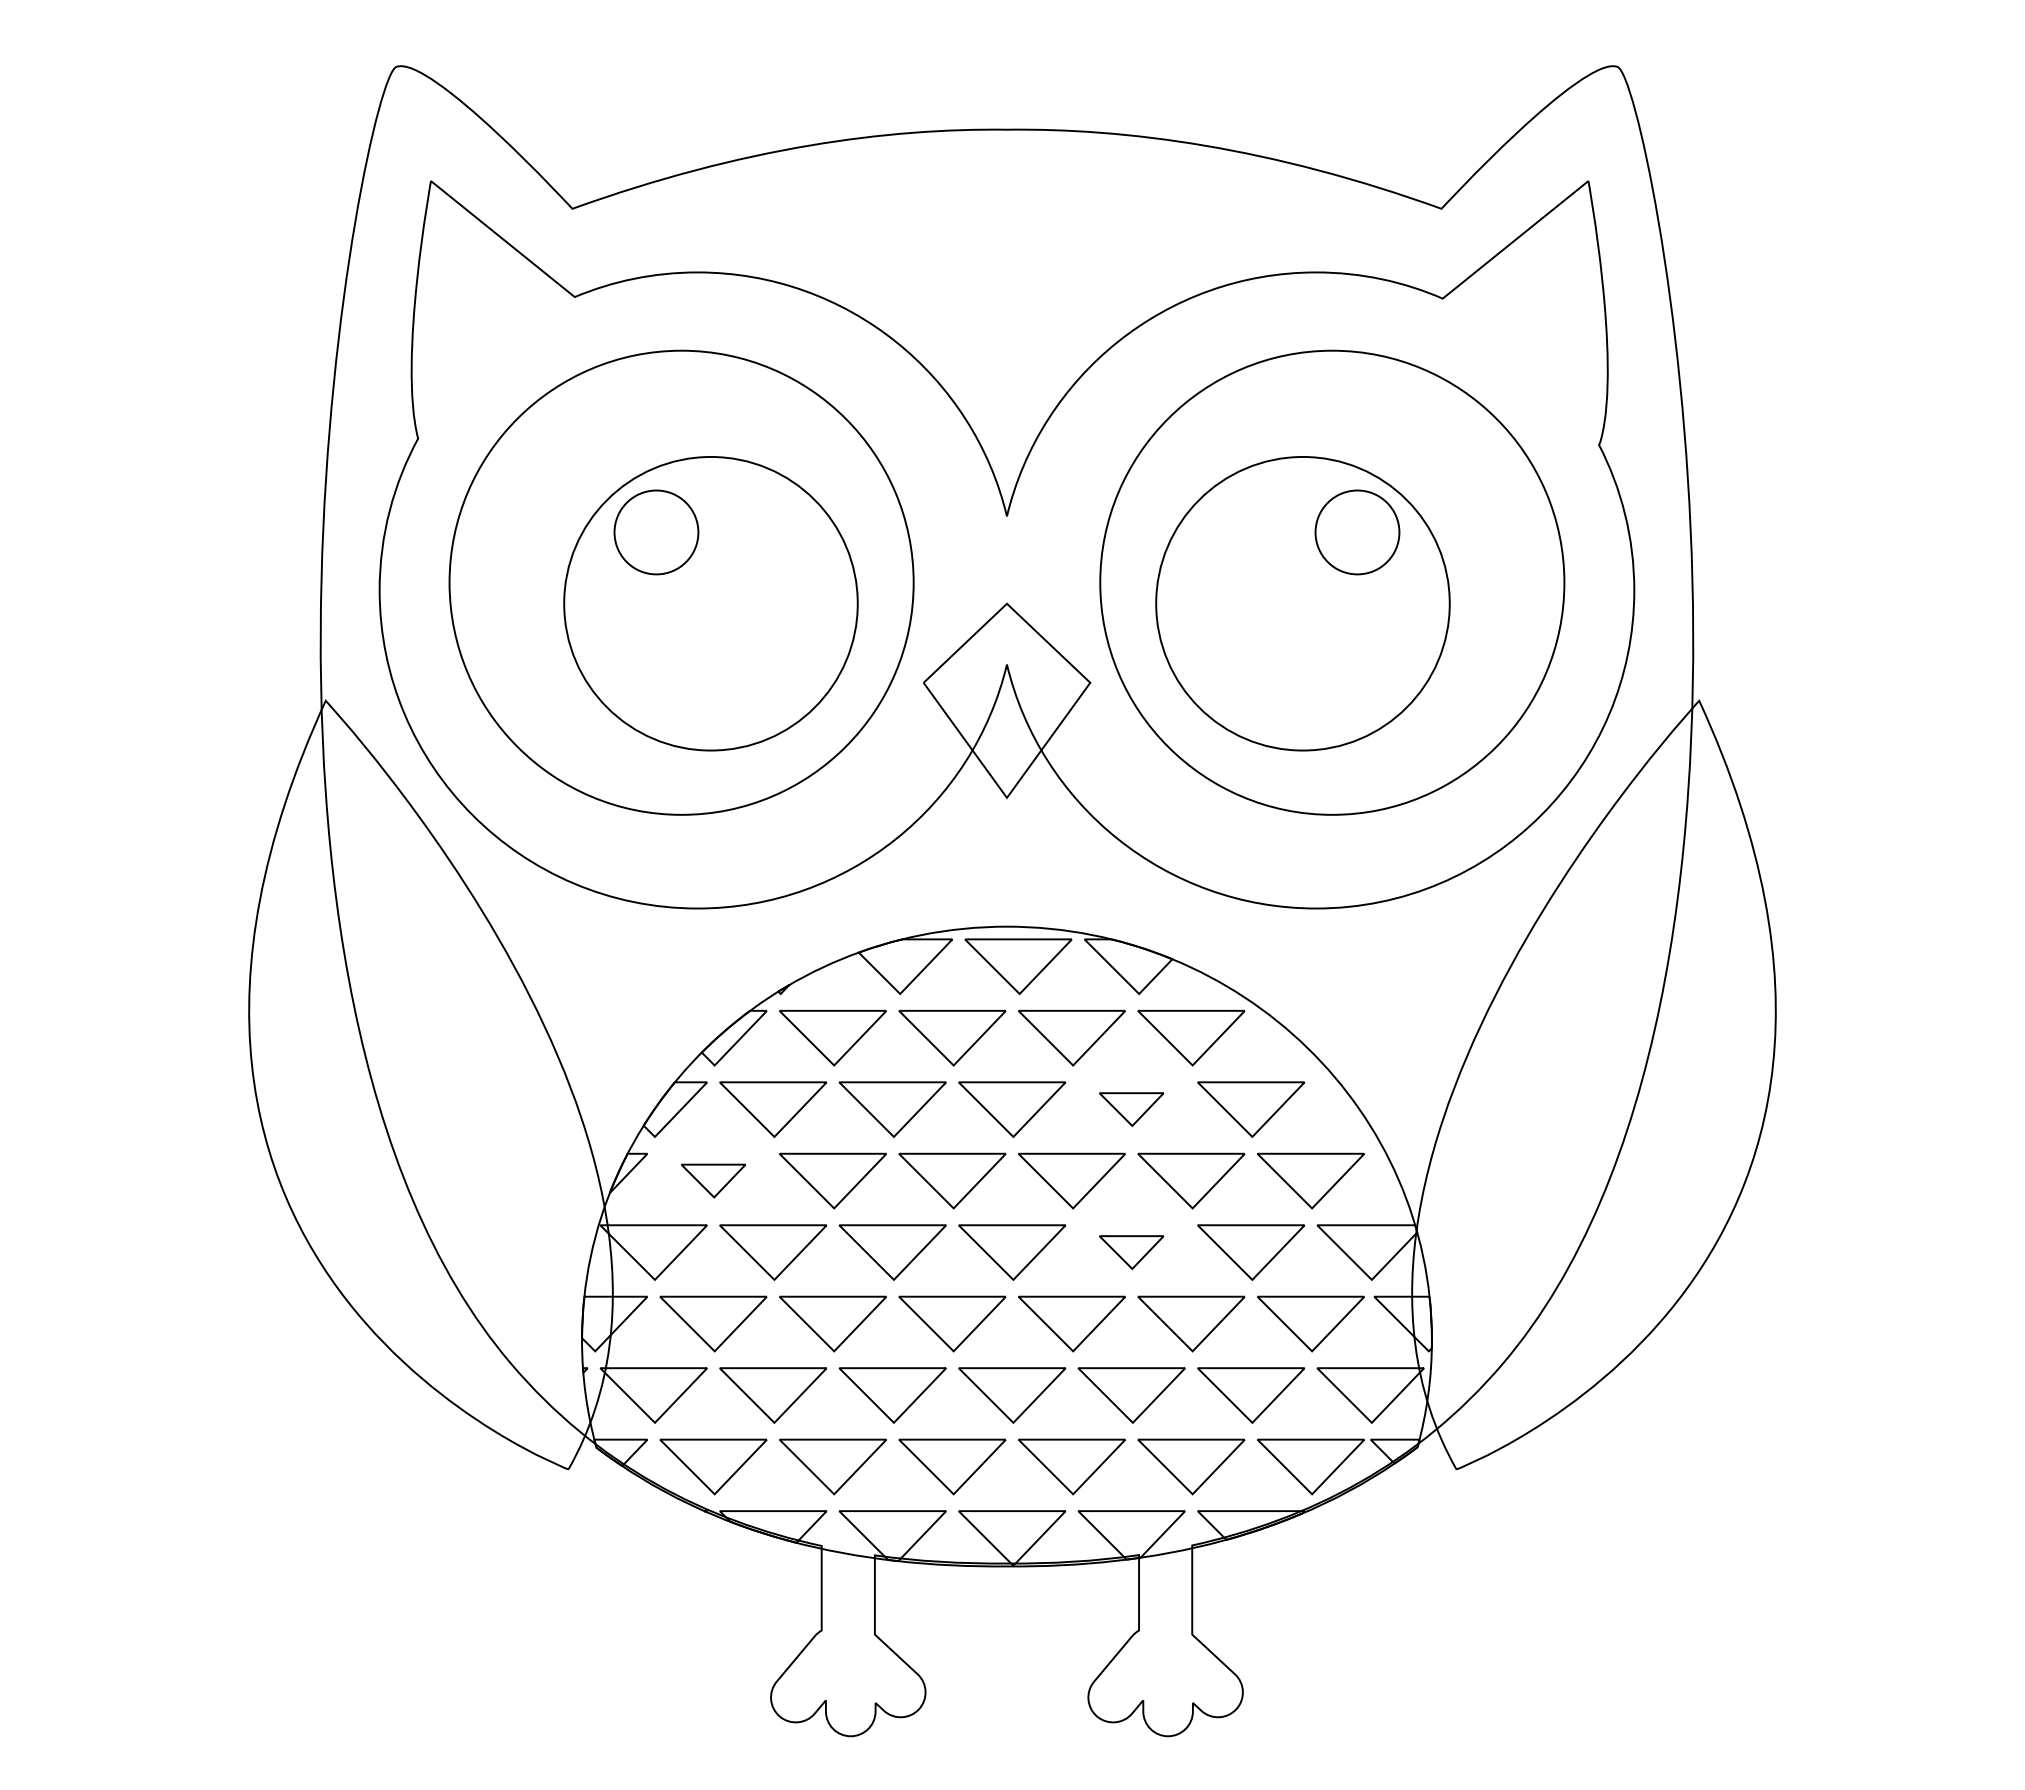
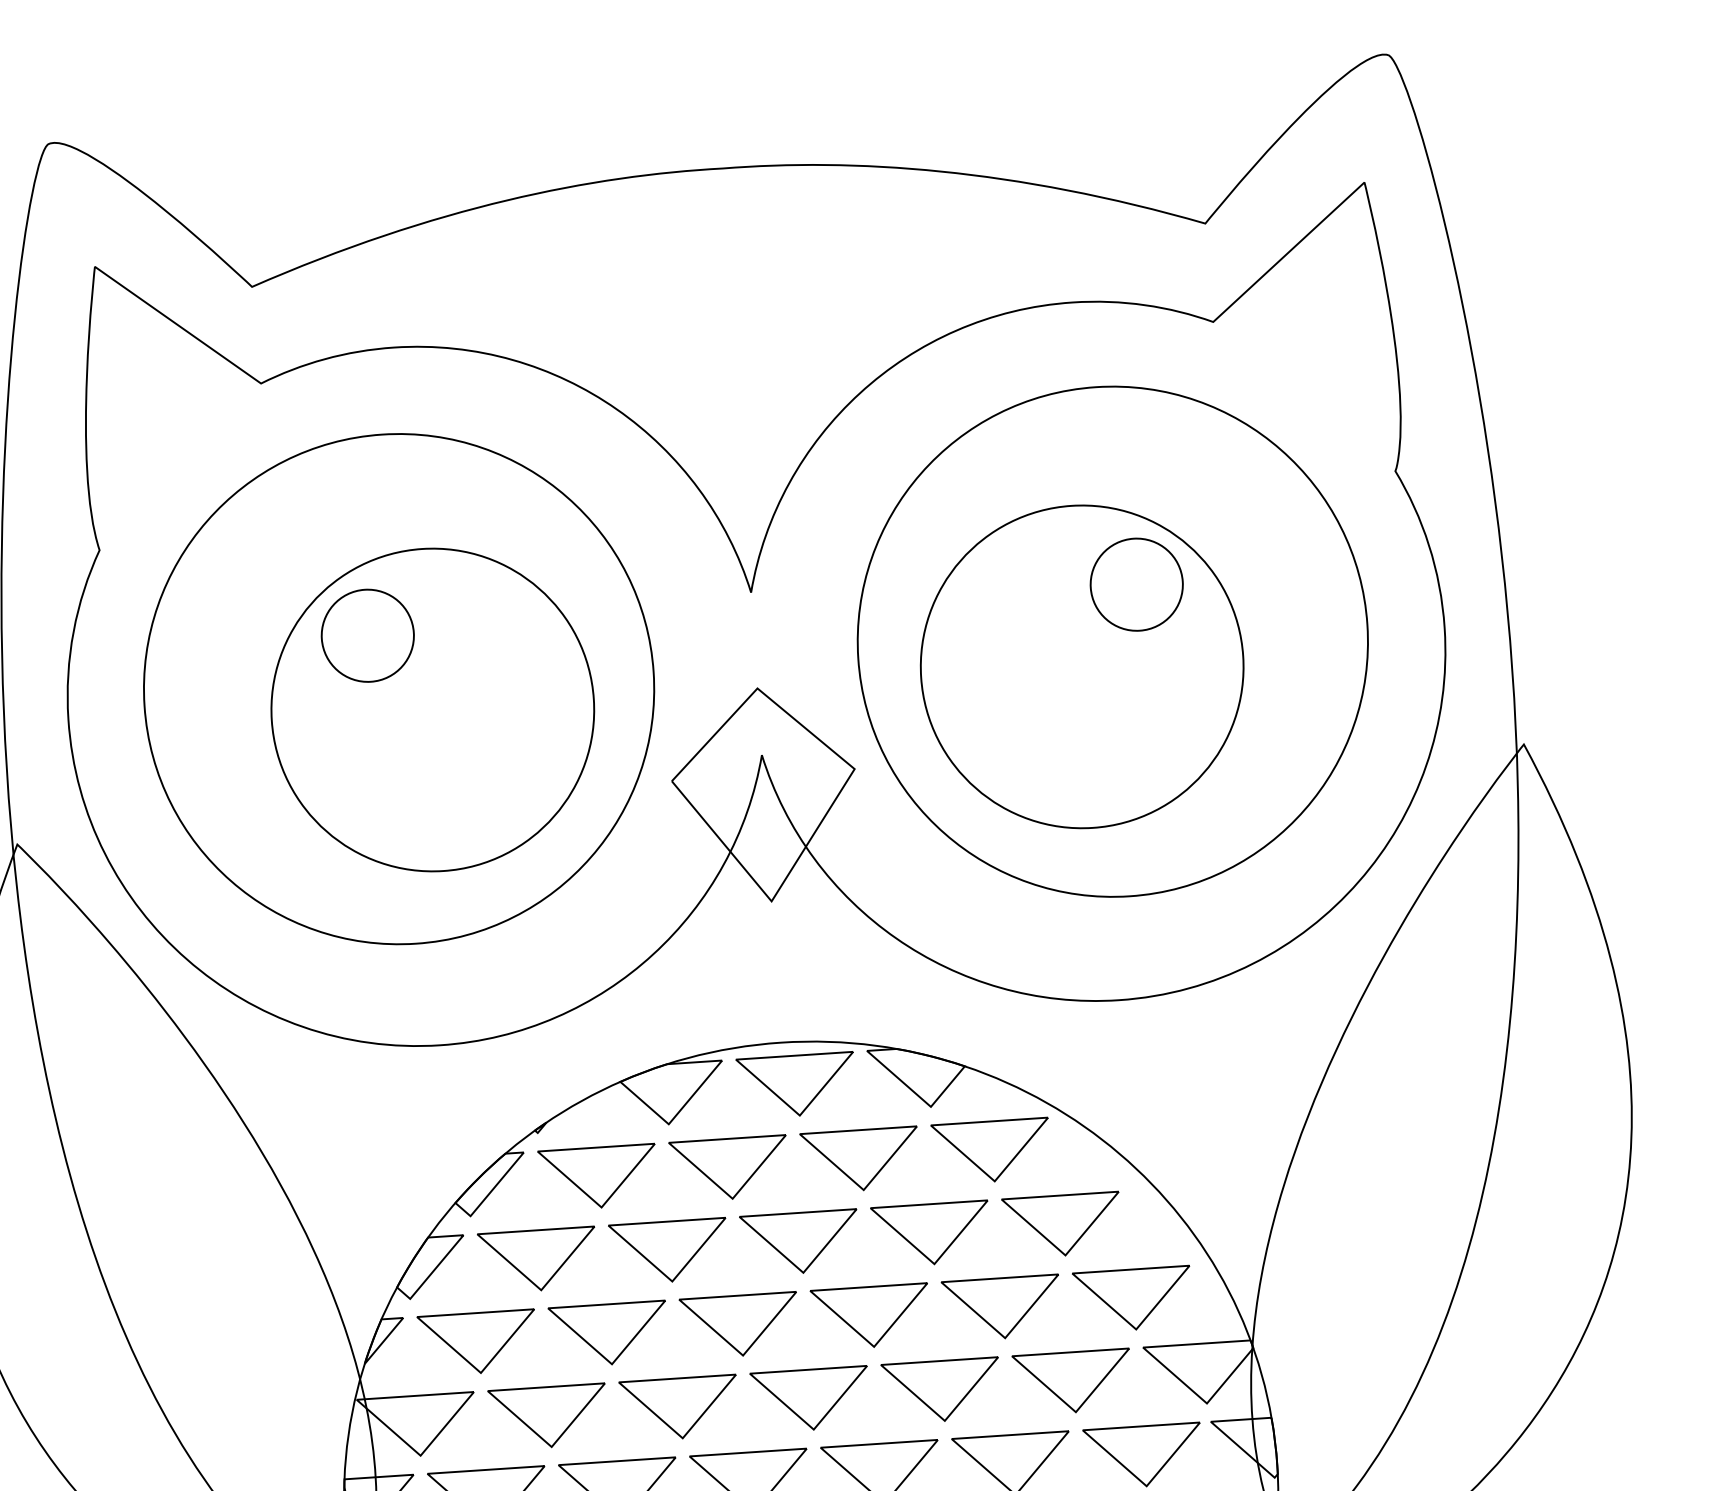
part: (1131, 1109) -> (930, 1234), size x1.67
part: (713, 1180) -> (477, 1342), size x1.67
part: (1131, 1252) -> (941, 1390), size x1.67

